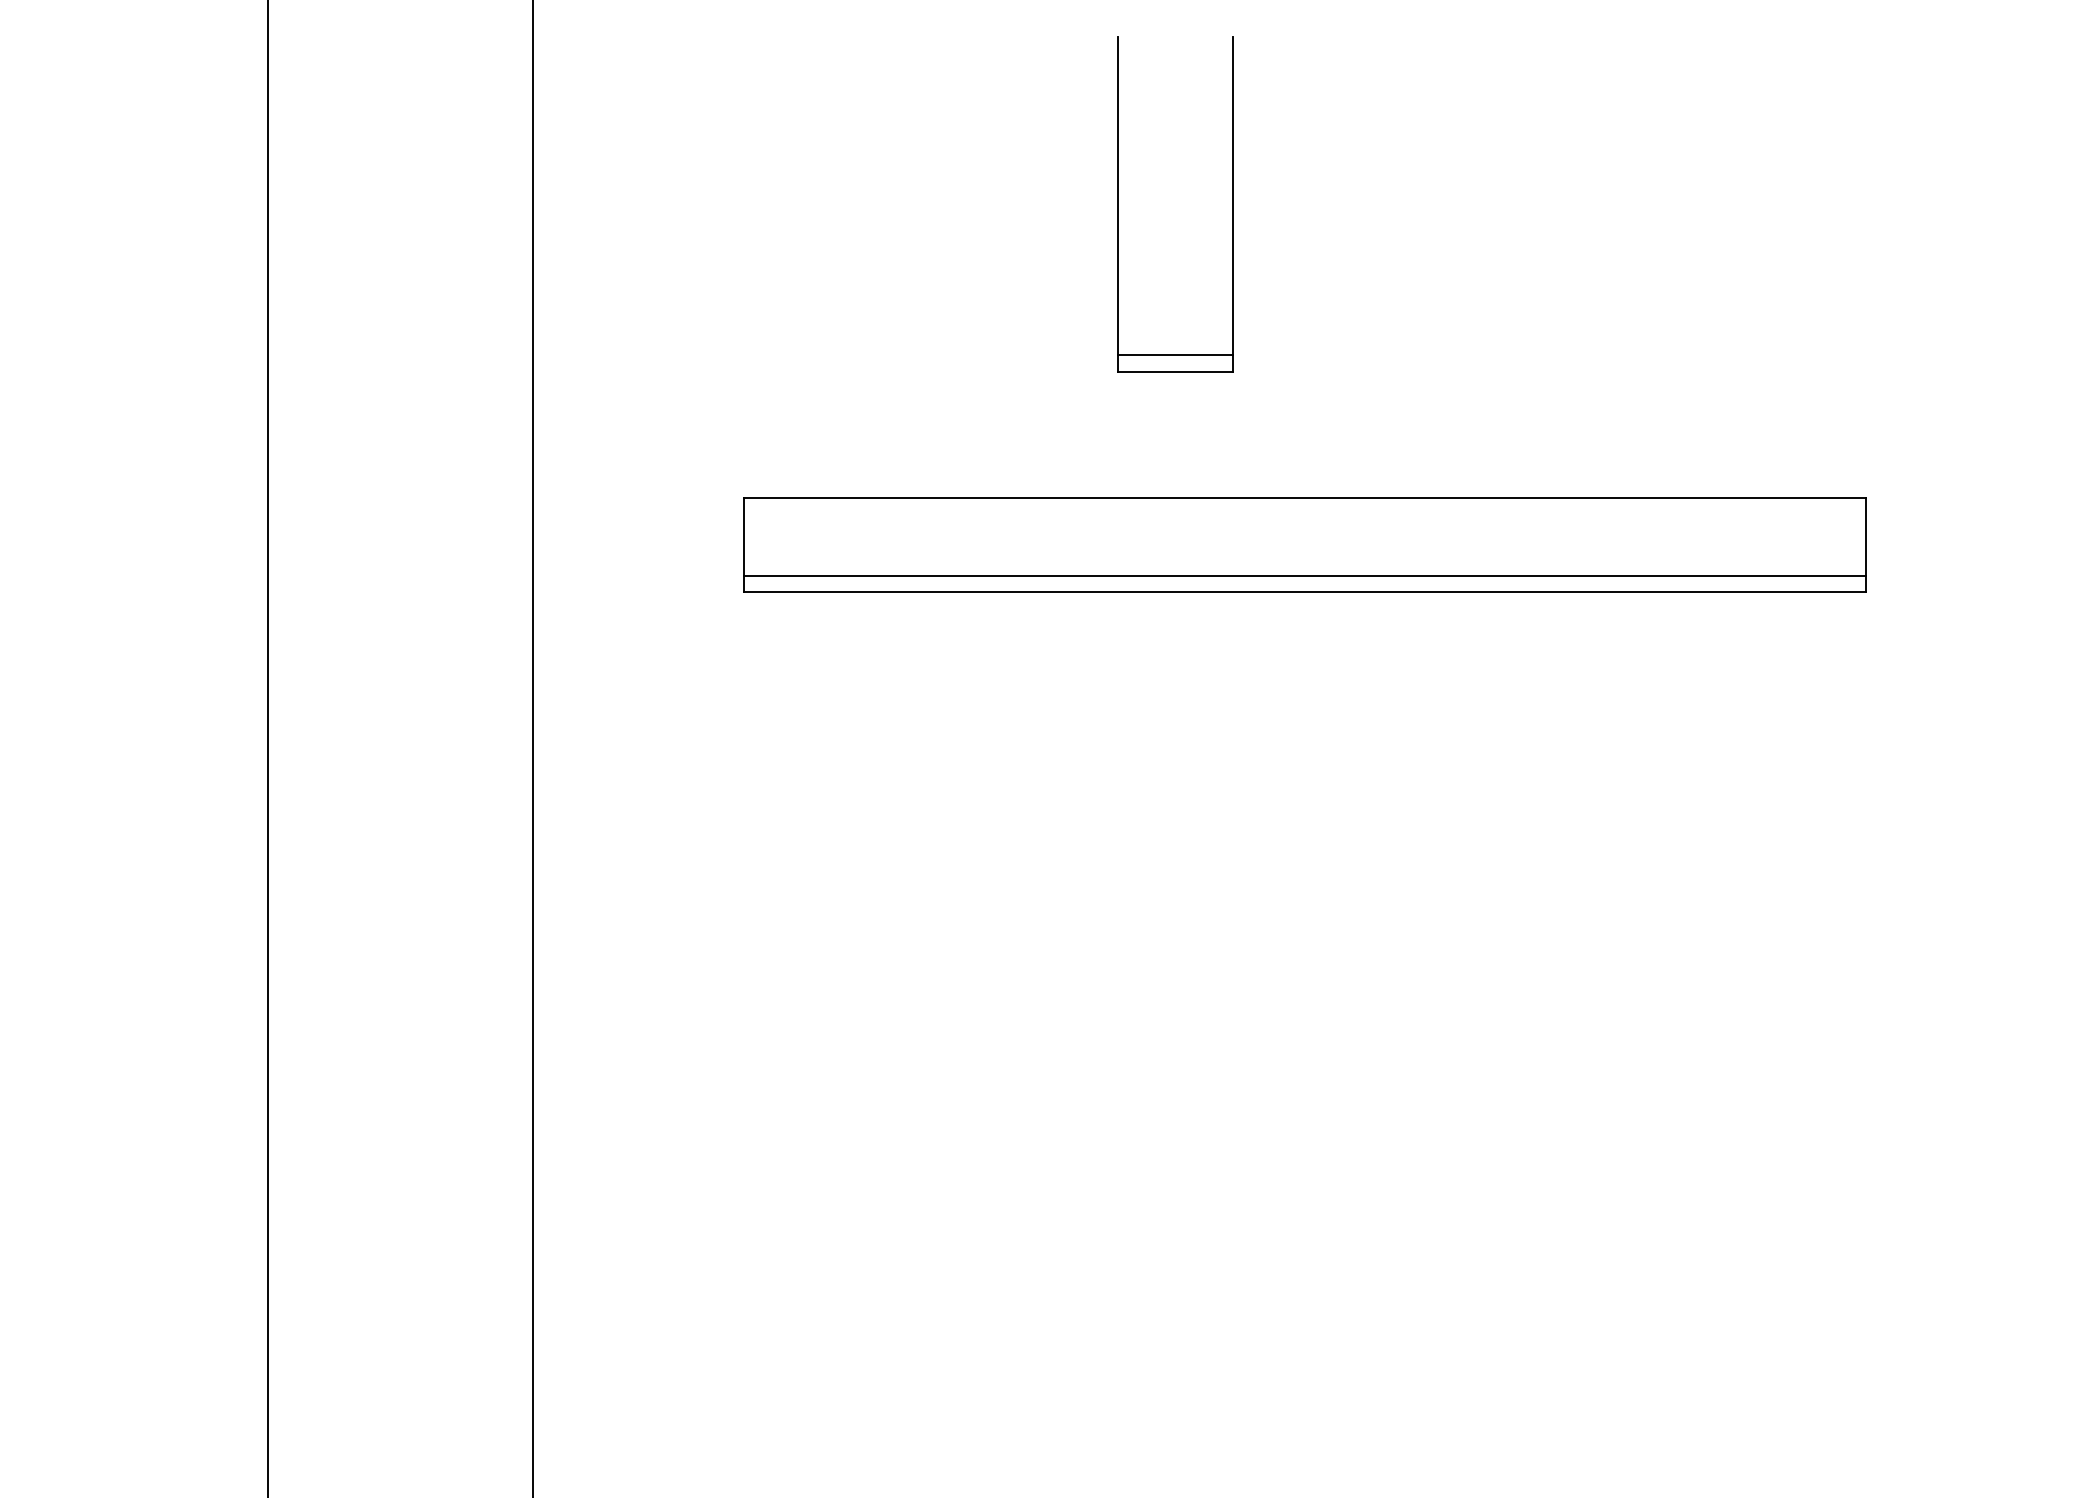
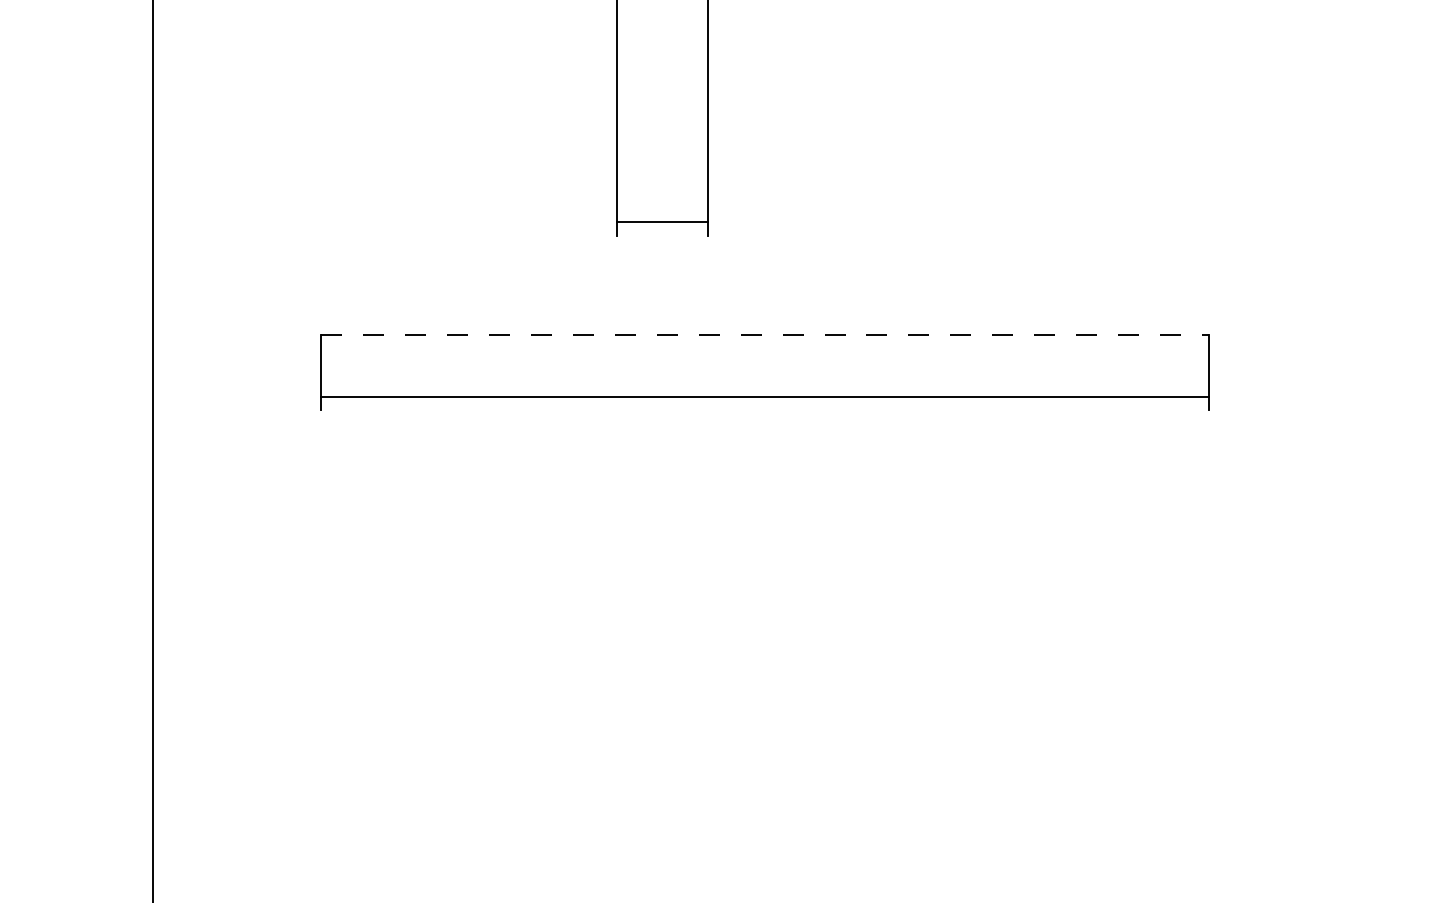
line: (1175, 372) -> (662, 236), removed
line: (1304, 497) -> (764, 335), solid -> dashed
line: (1304, 592) -> (764, 410), removed

